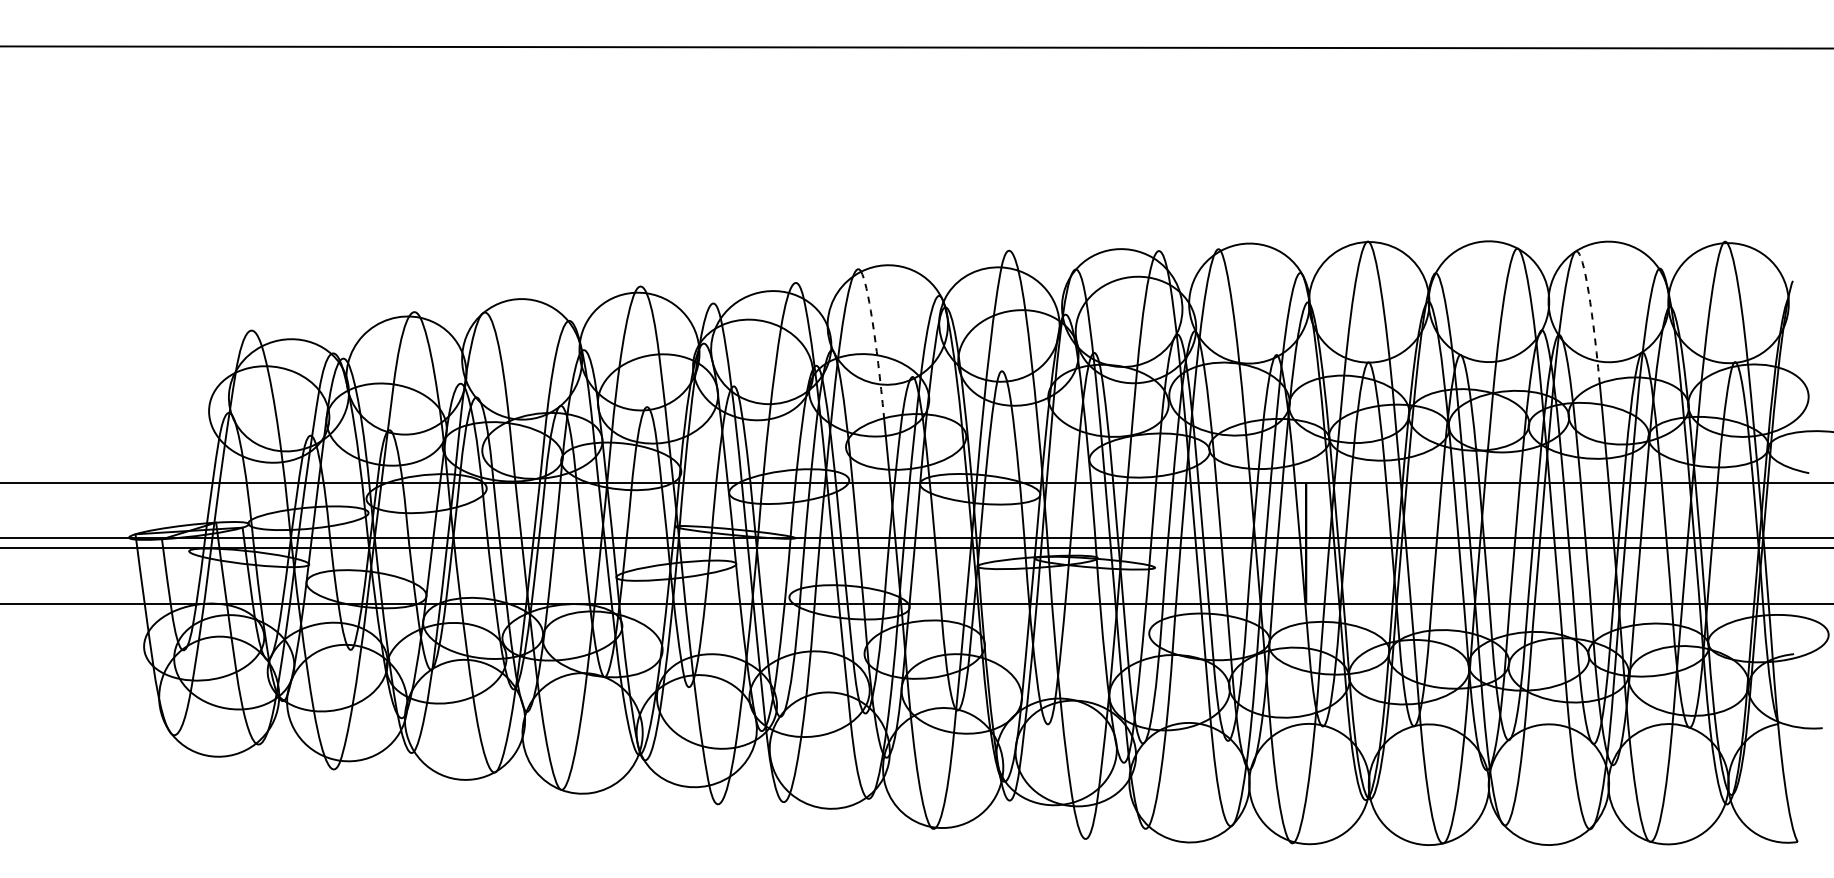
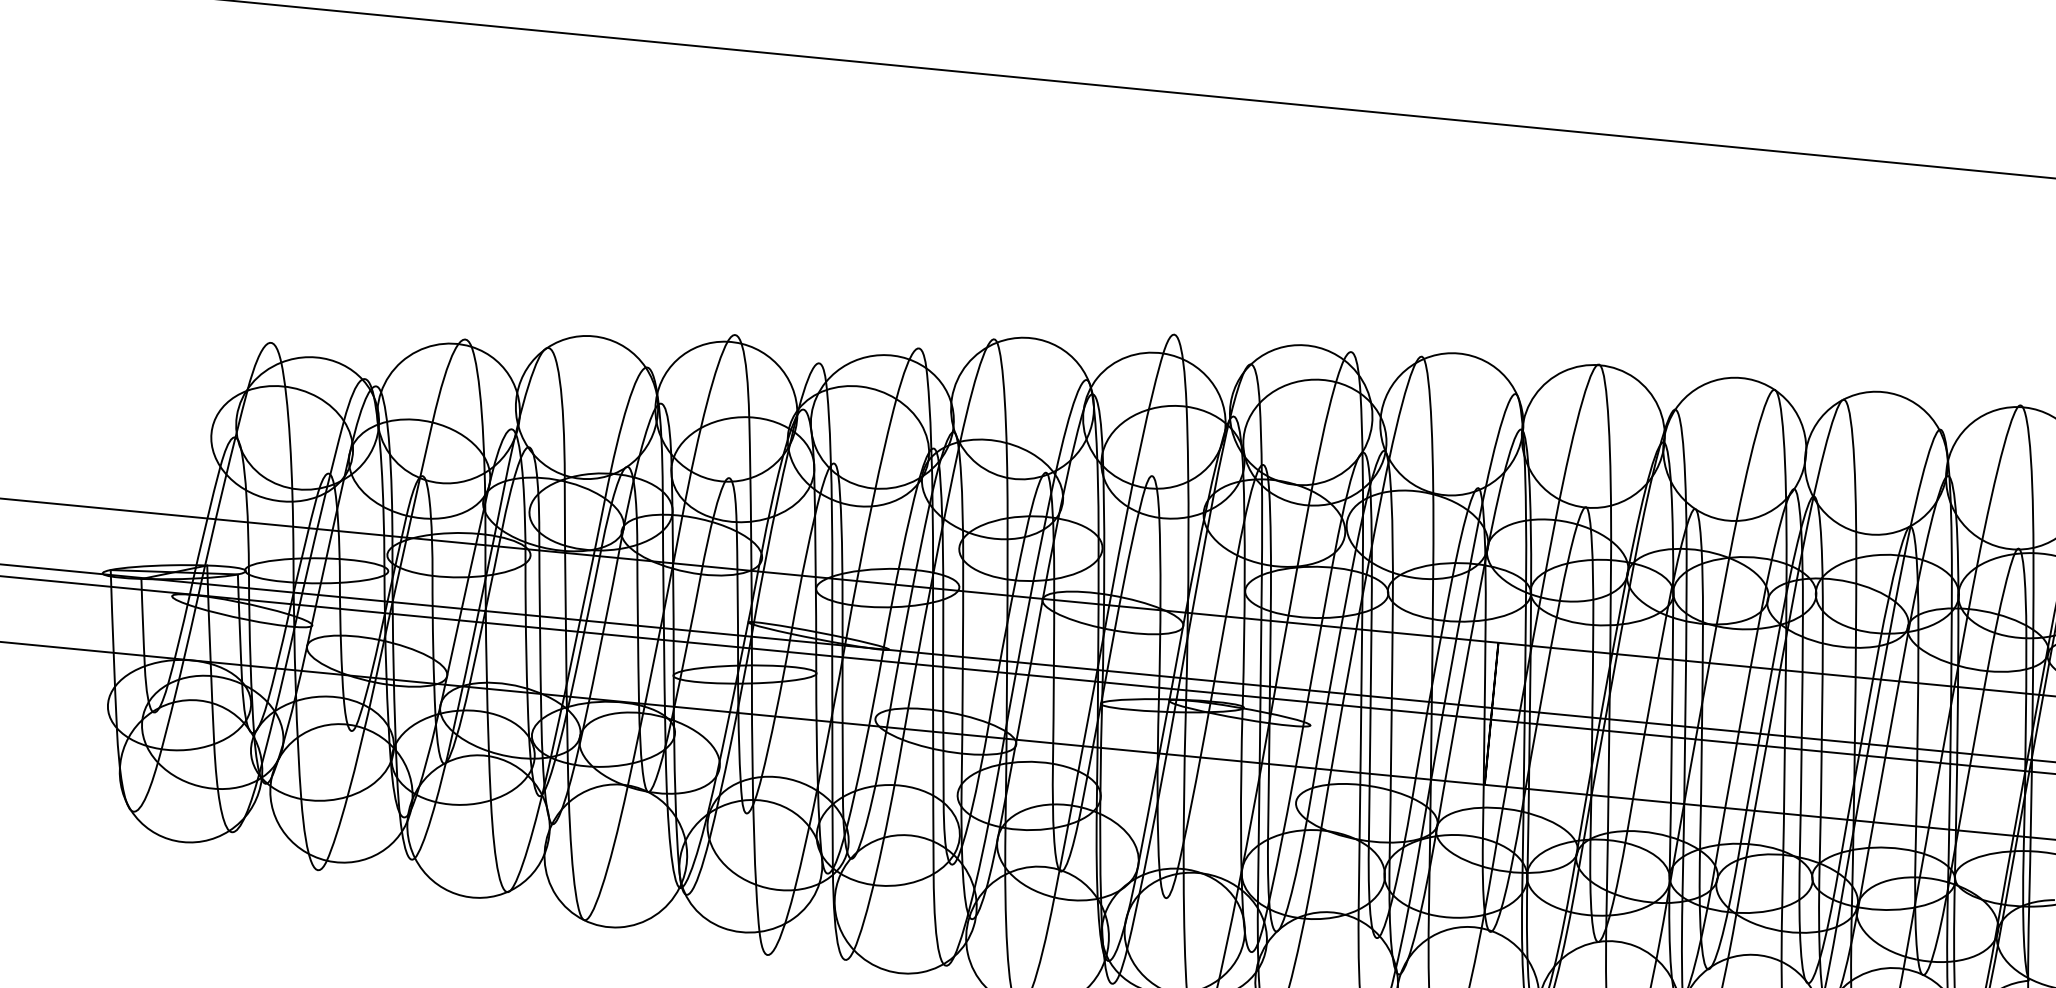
arc: (1590, 306) -> (1854, 466), dashed -> solid
arc: (875, 341) -> (1006, 426), dashed -> solid

